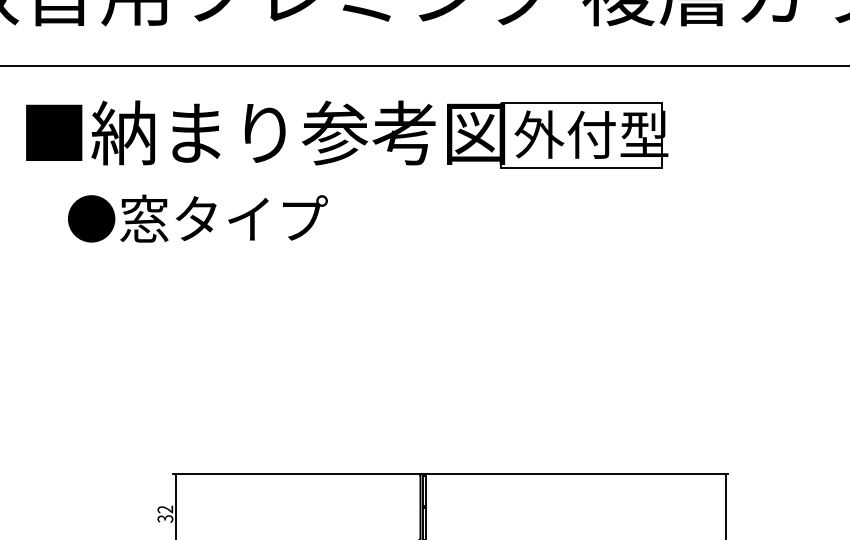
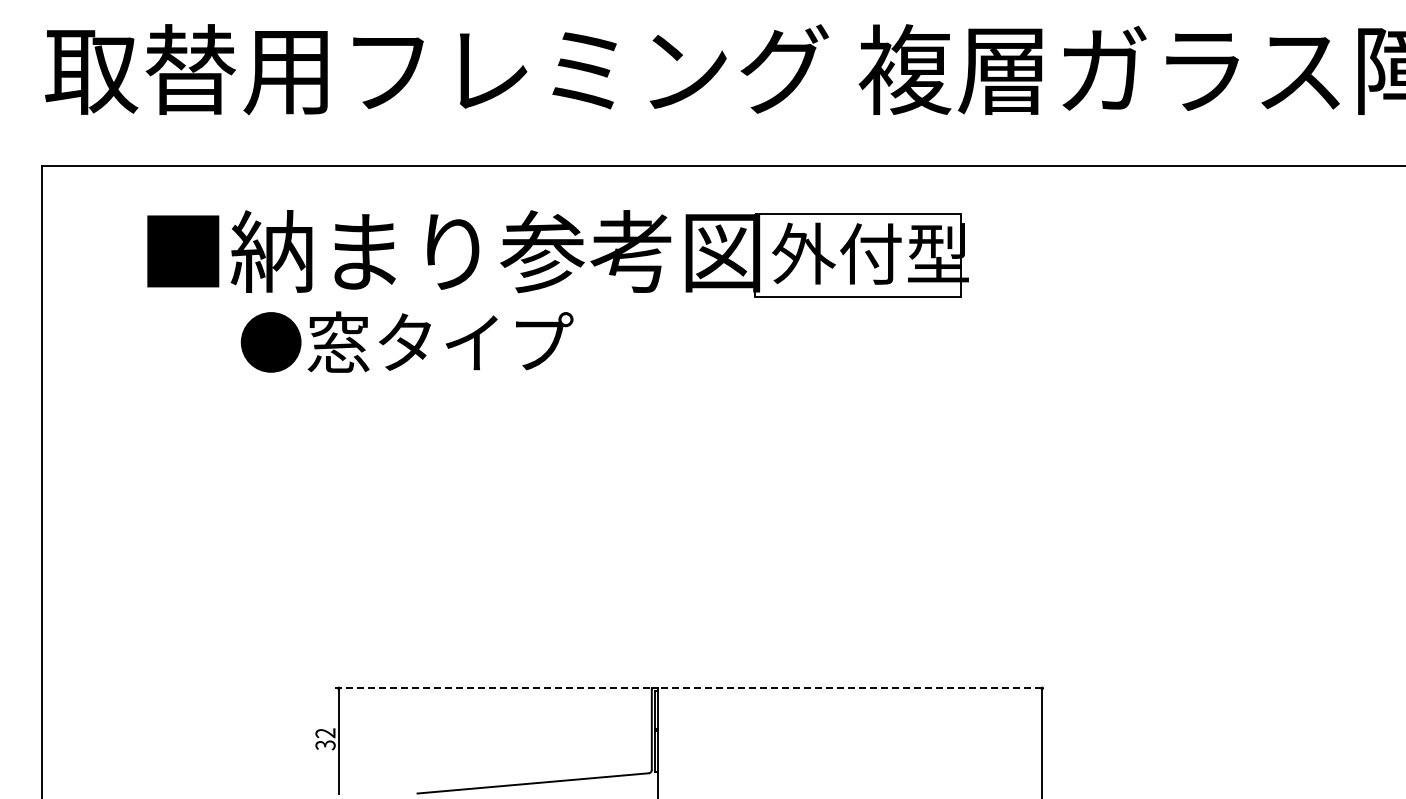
text: (197, 218) -> (406, 341), moved
line: (295, 474) -> (491, 688), solid -> dashed
line: (578, 474) -> (853, 688), solid -> dashed

